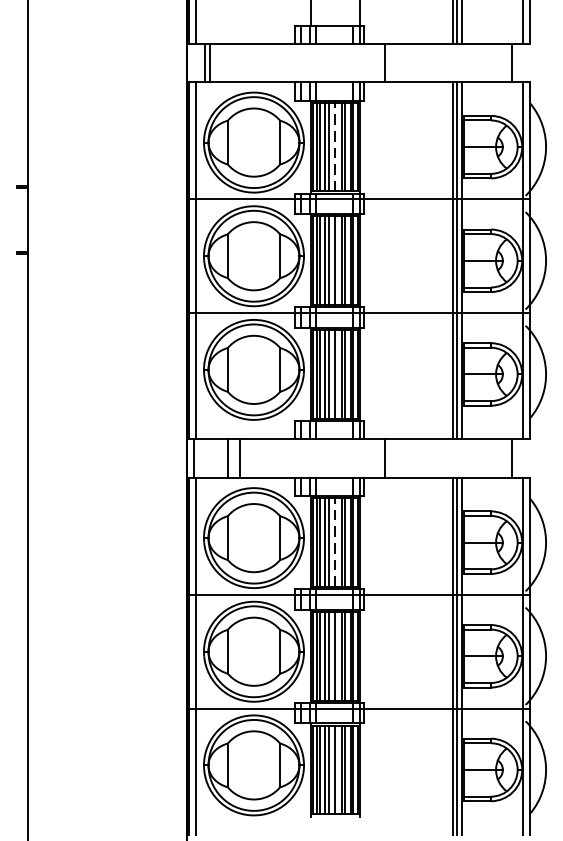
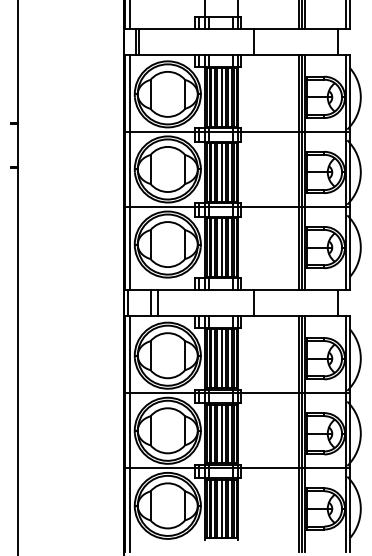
line: (335, 145) -> (221, 96), dashed -> solid
line: (335, 542) -> (221, 358), dashed -> solid

